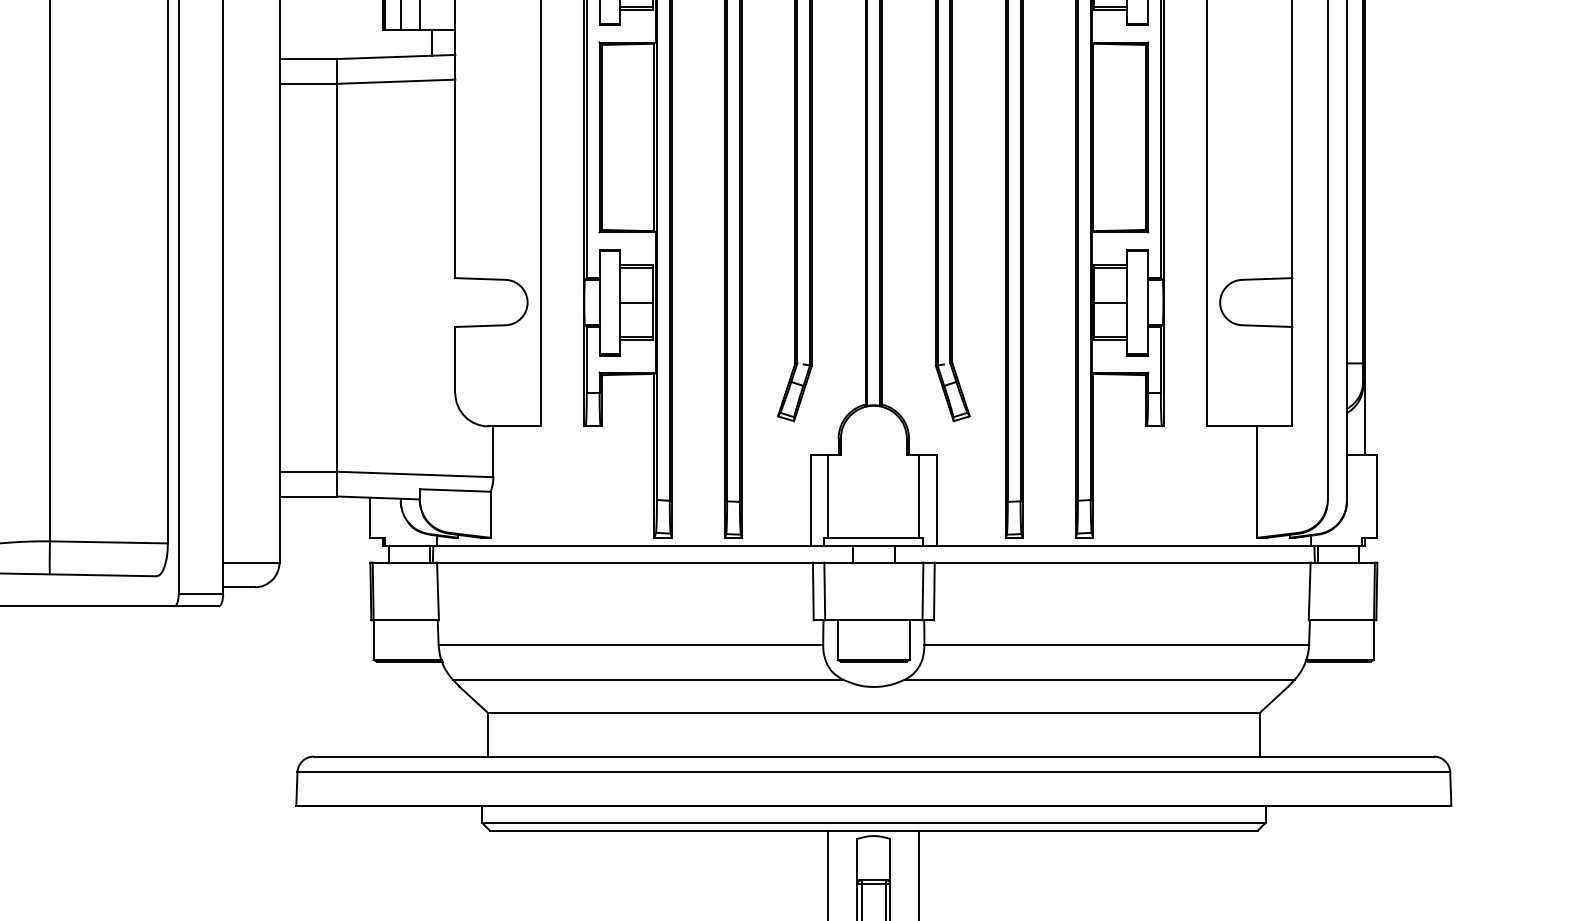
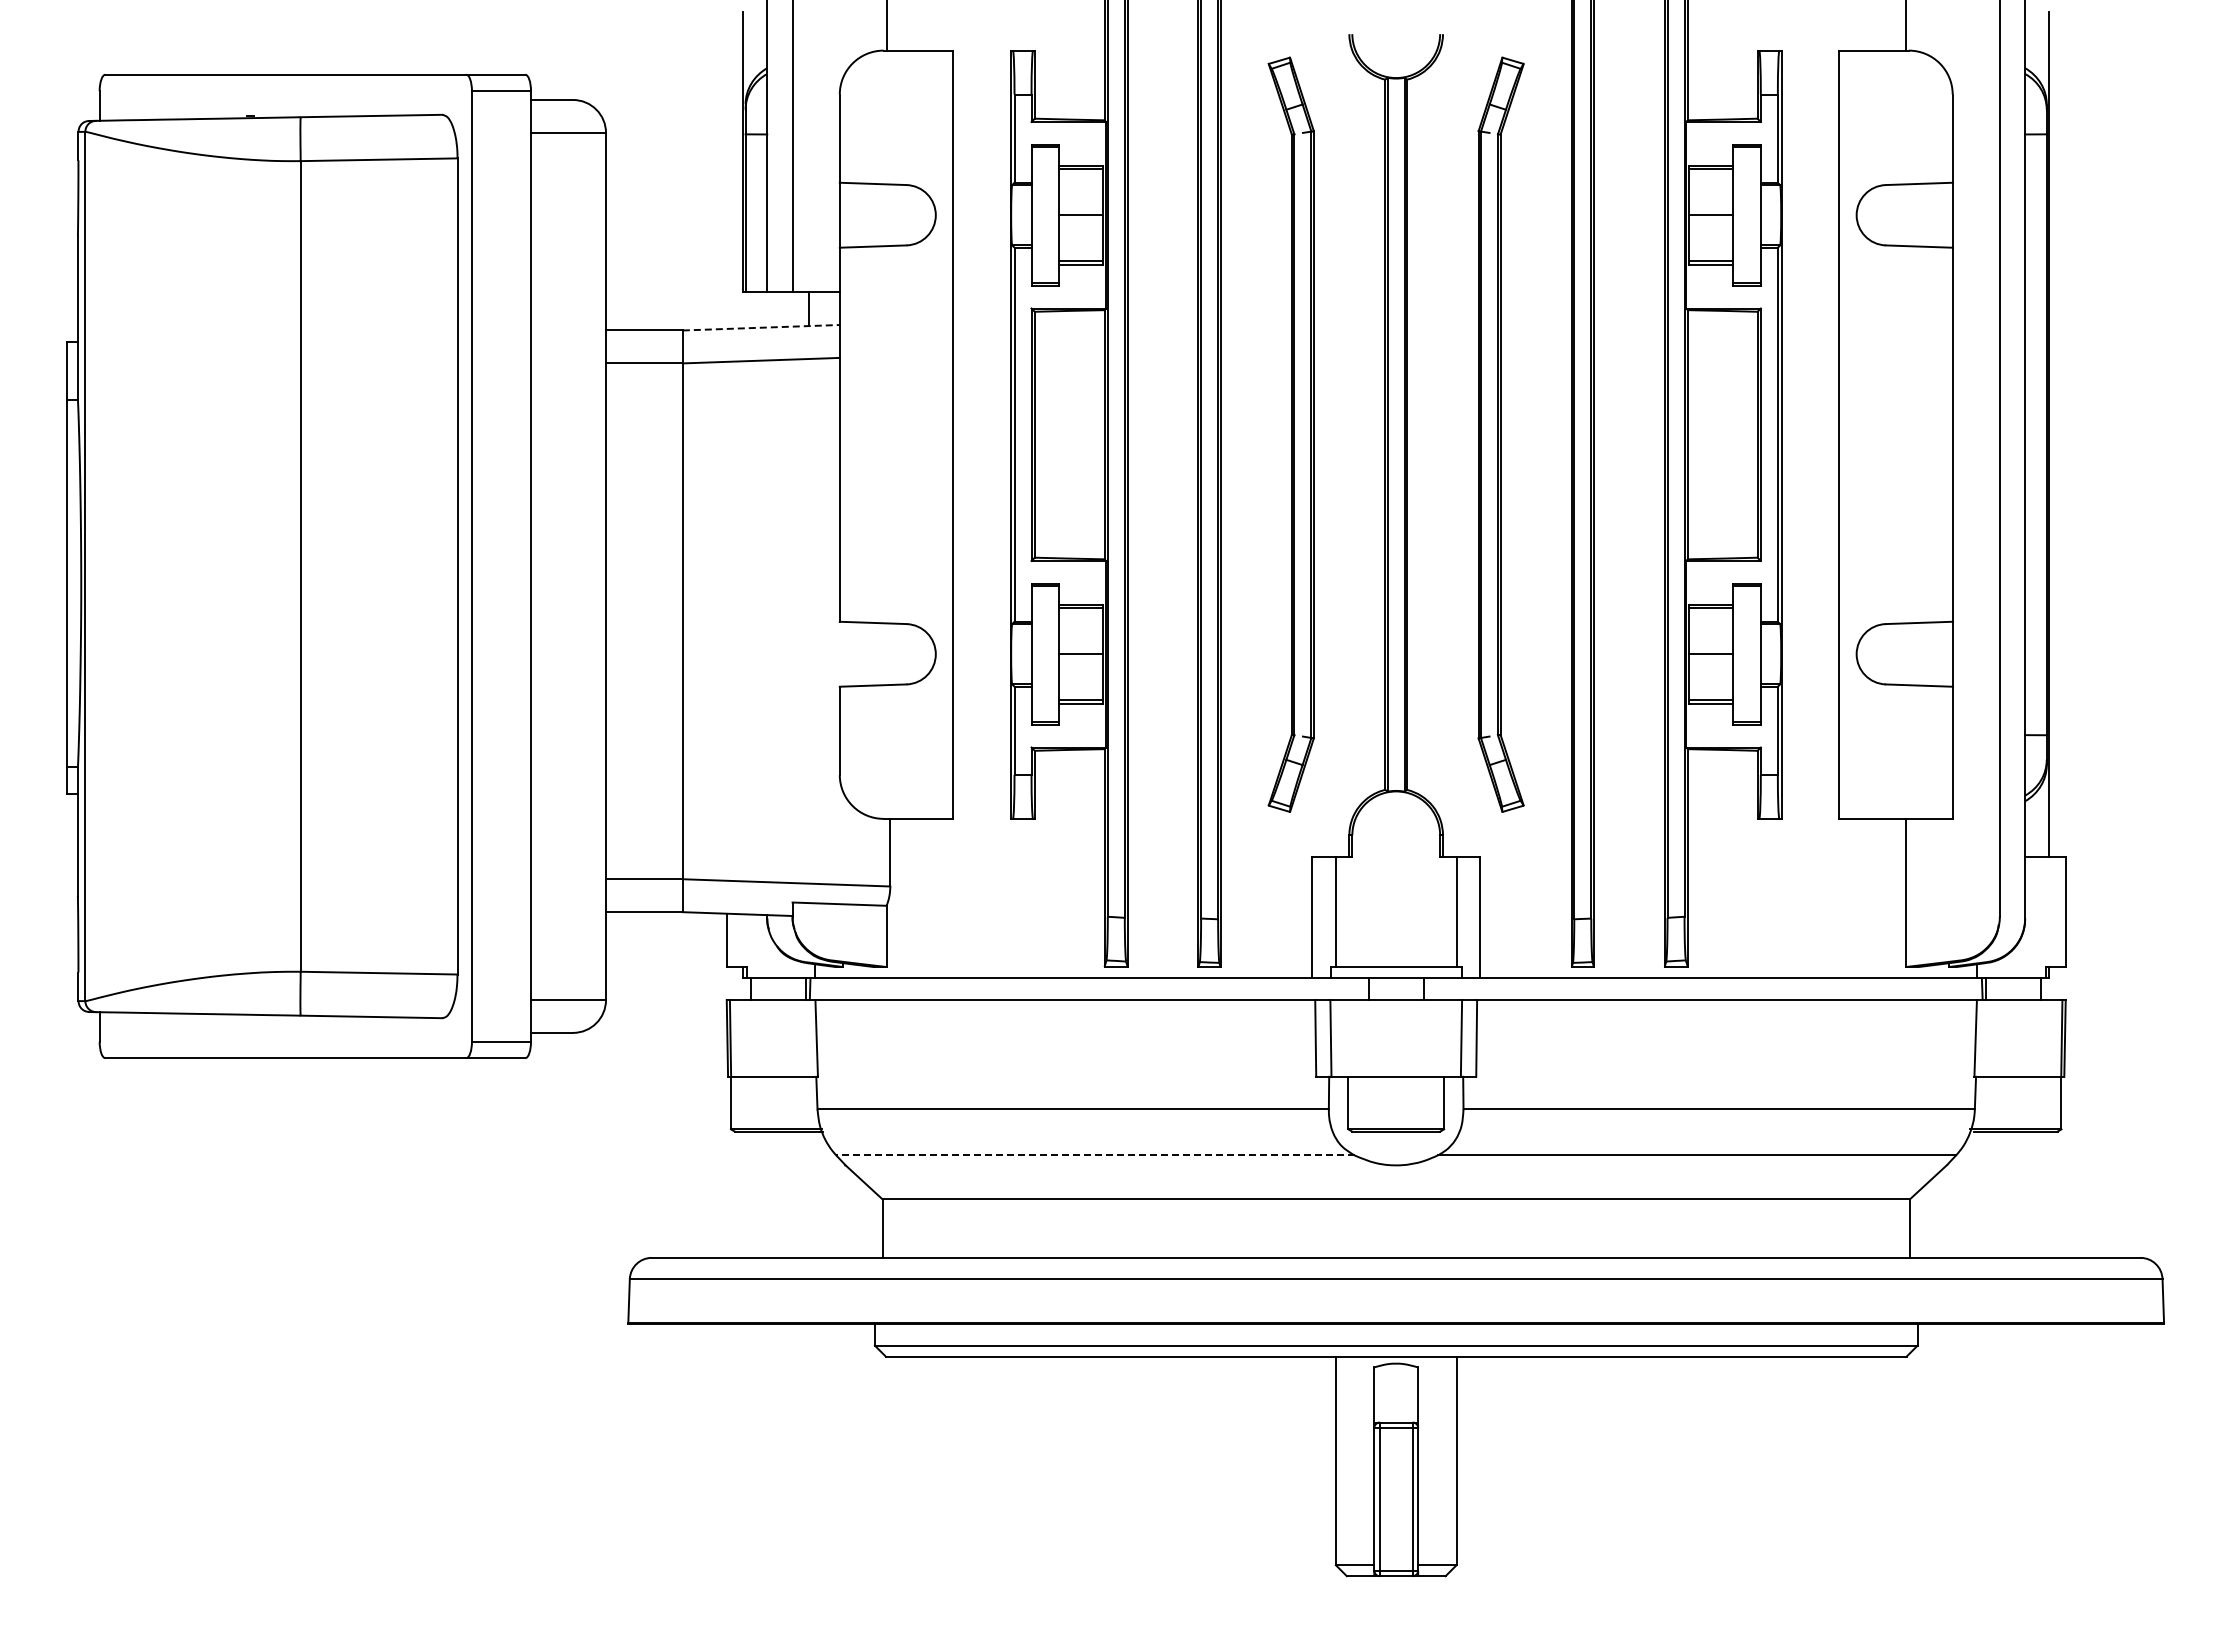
line: (396, 56) -> (761, 327), solid -> dashed
line: (646, 679) -> (1094, 1155), solid -> dashed

